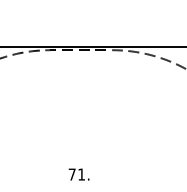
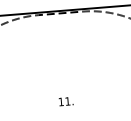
text: (71, 174) -> (60, 101), 71. -> 11.

